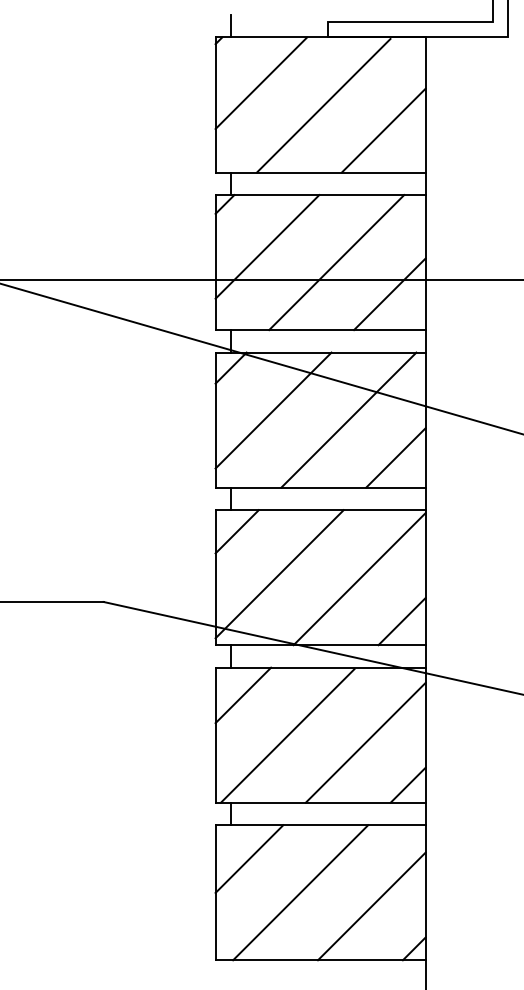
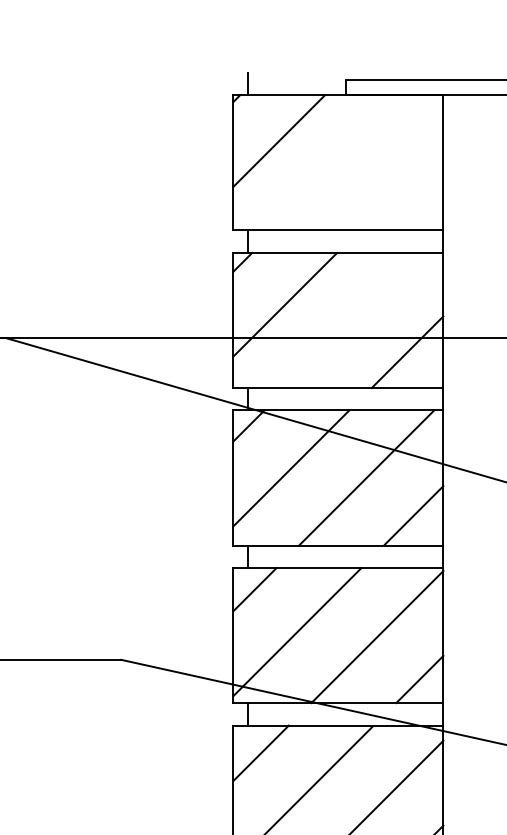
line: (323, 105) -> (341, 163), removed
line: (383, 130) -> (401, 188), removed
line: (336, 262) -> (354, 320), removed

